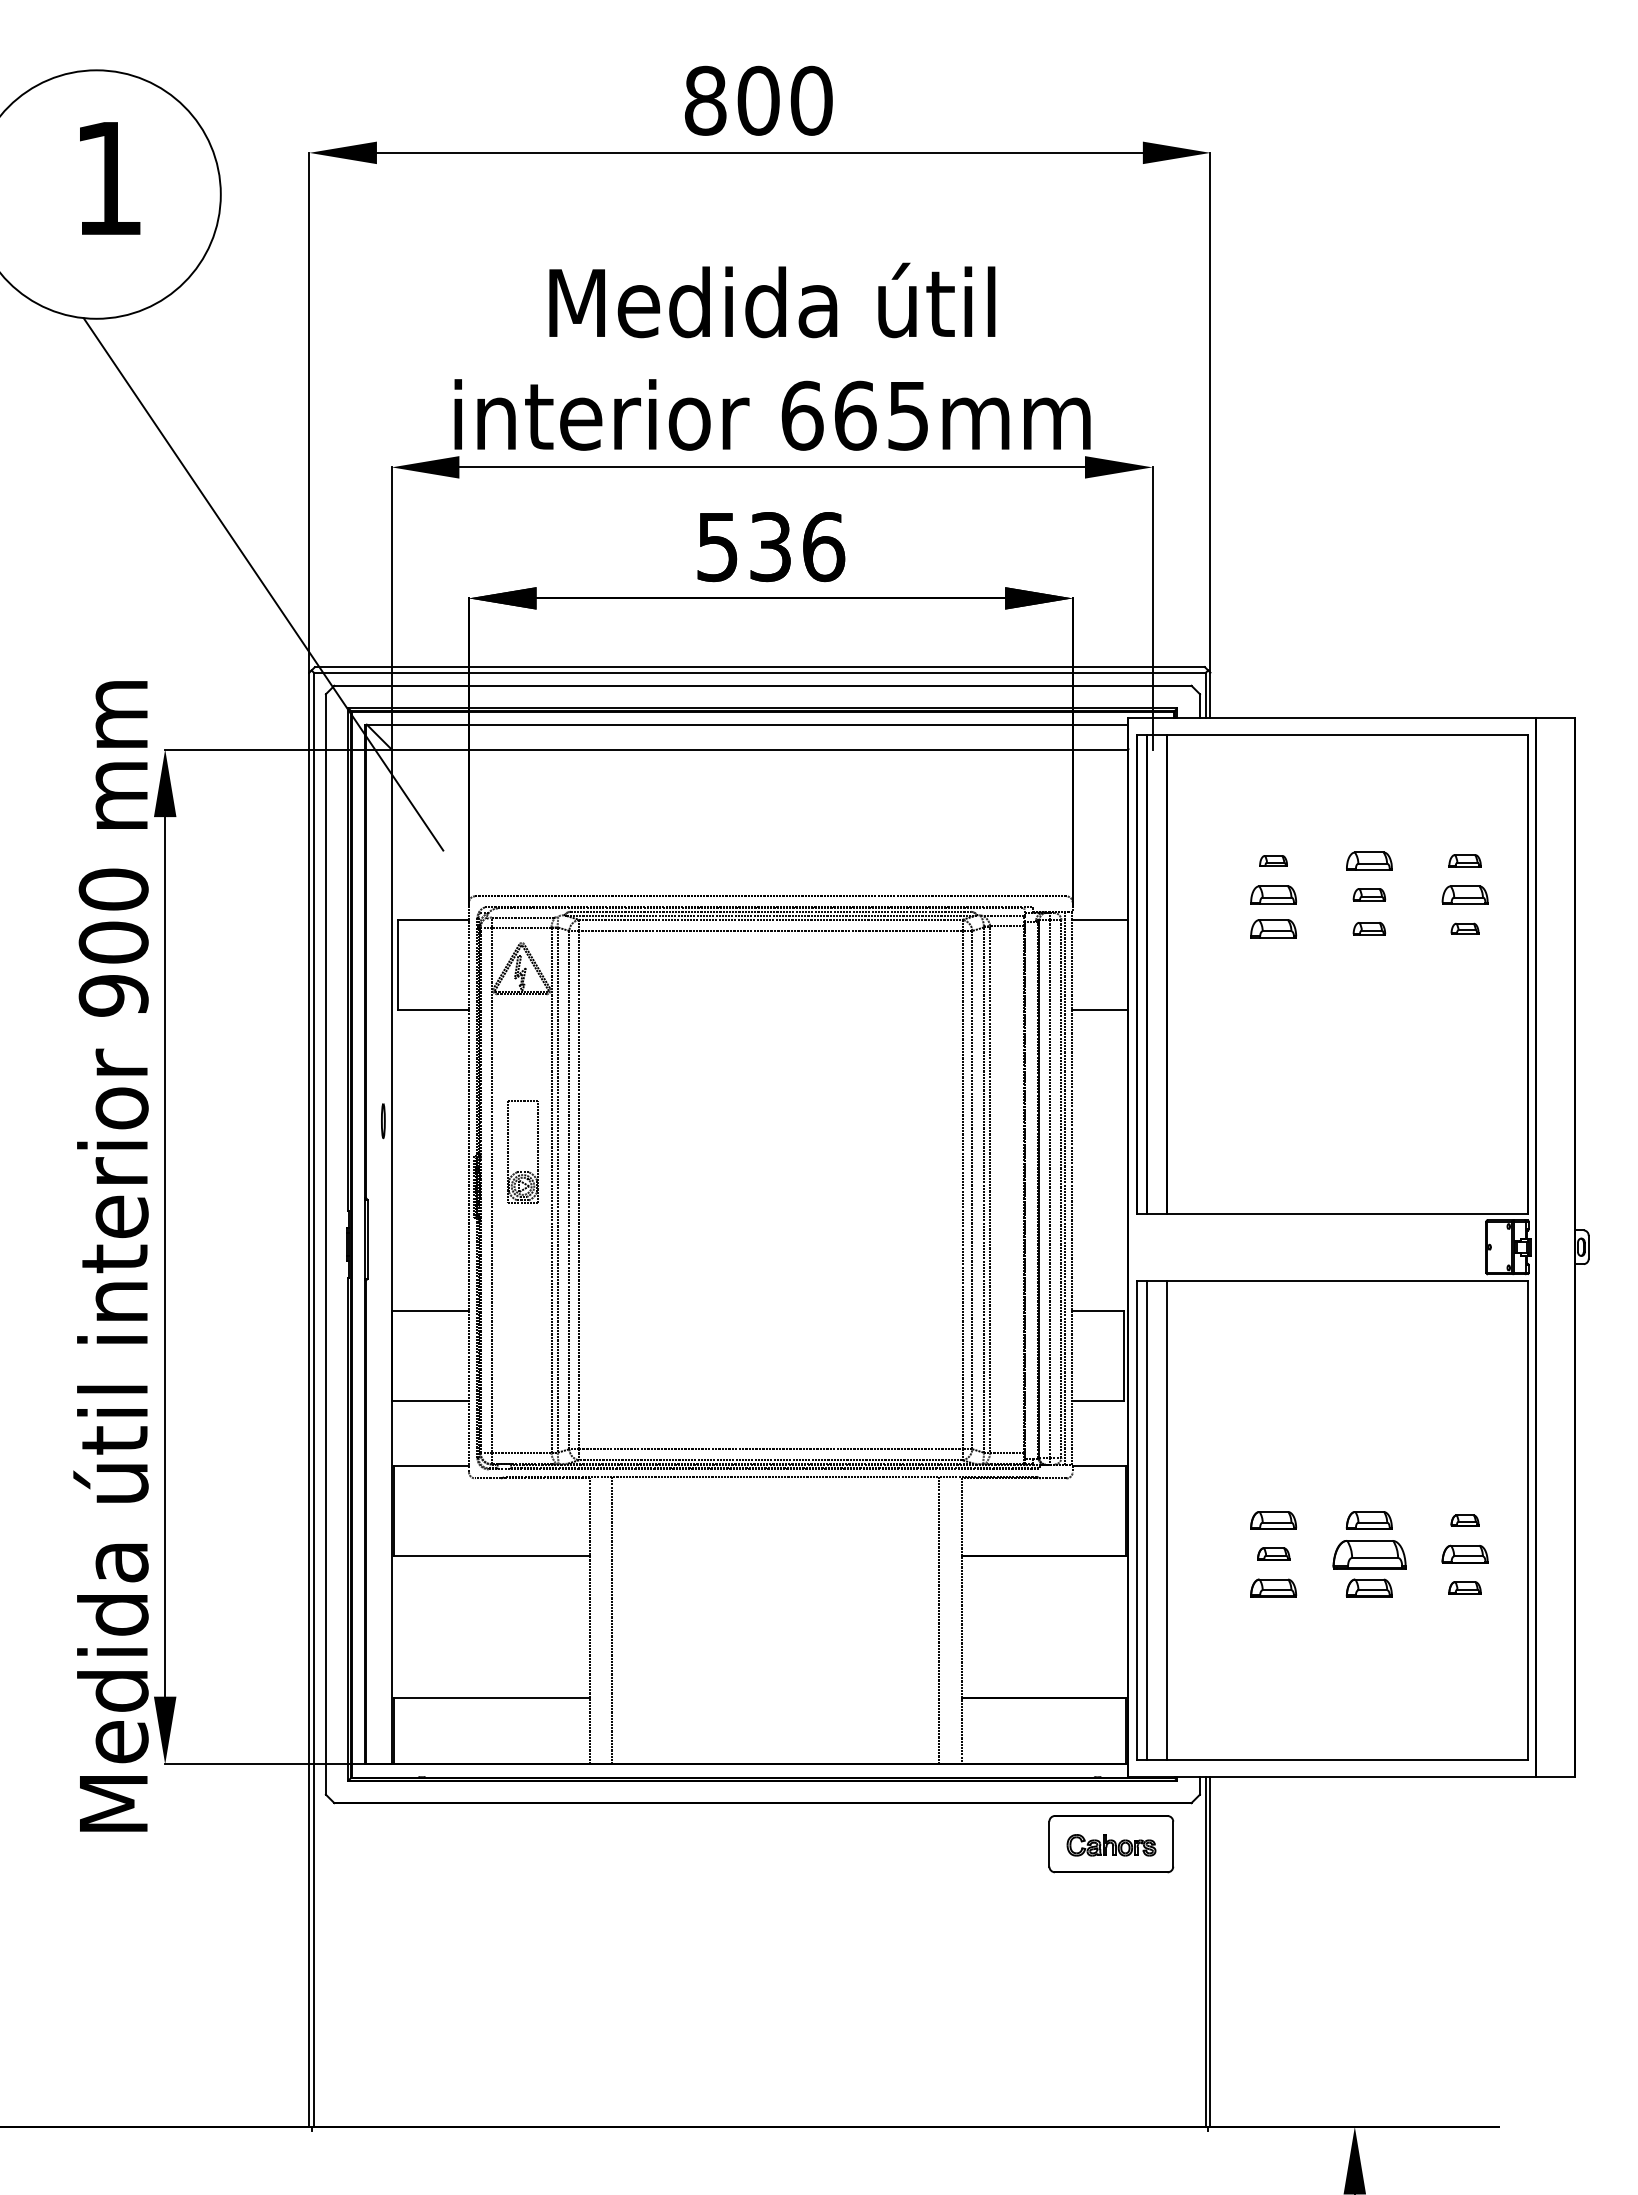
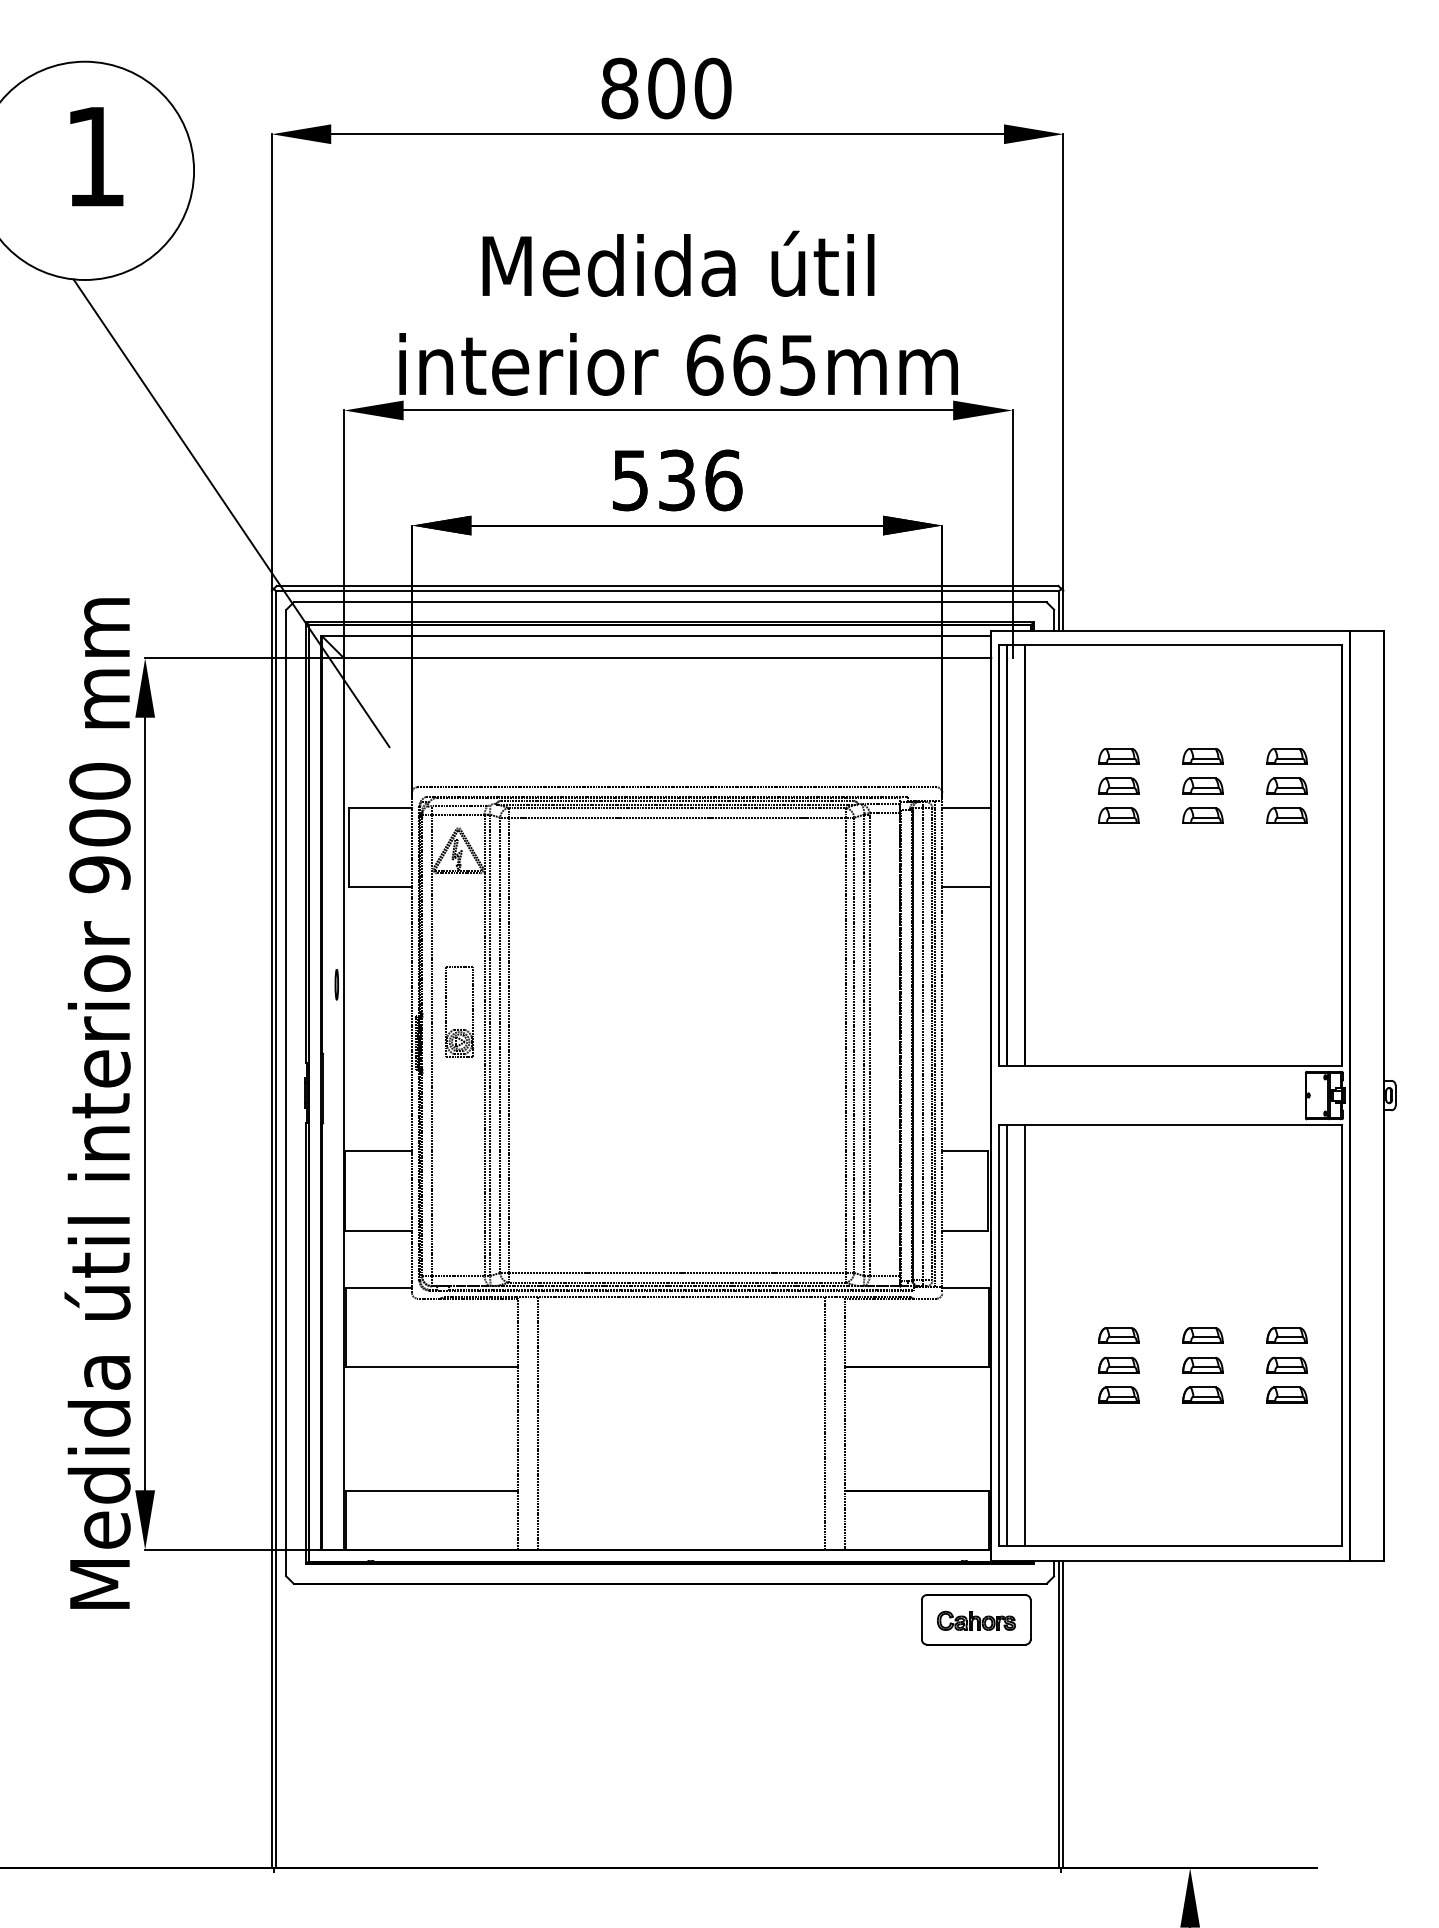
part: (1273, 860) -> (1118, 755), size x1.67
part: (1464, 860) -> (1286, 755), size x1.43
part: (1369, 894) -> (1203, 785), size x1.43
part: (1369, 928) -> (1203, 815), size x1.43
part: (1464, 928) -> (1286, 815), size x1.67
part: (1464, 1520) -> (1286, 1335), size x1.67
part: (1273, 1553) -> (1118, 1364), size x1.43
part: (1368, 1553) -> (1202, 1364), size x0.62
part: (1464, 1587) -> (1286, 1394), size x1.43

